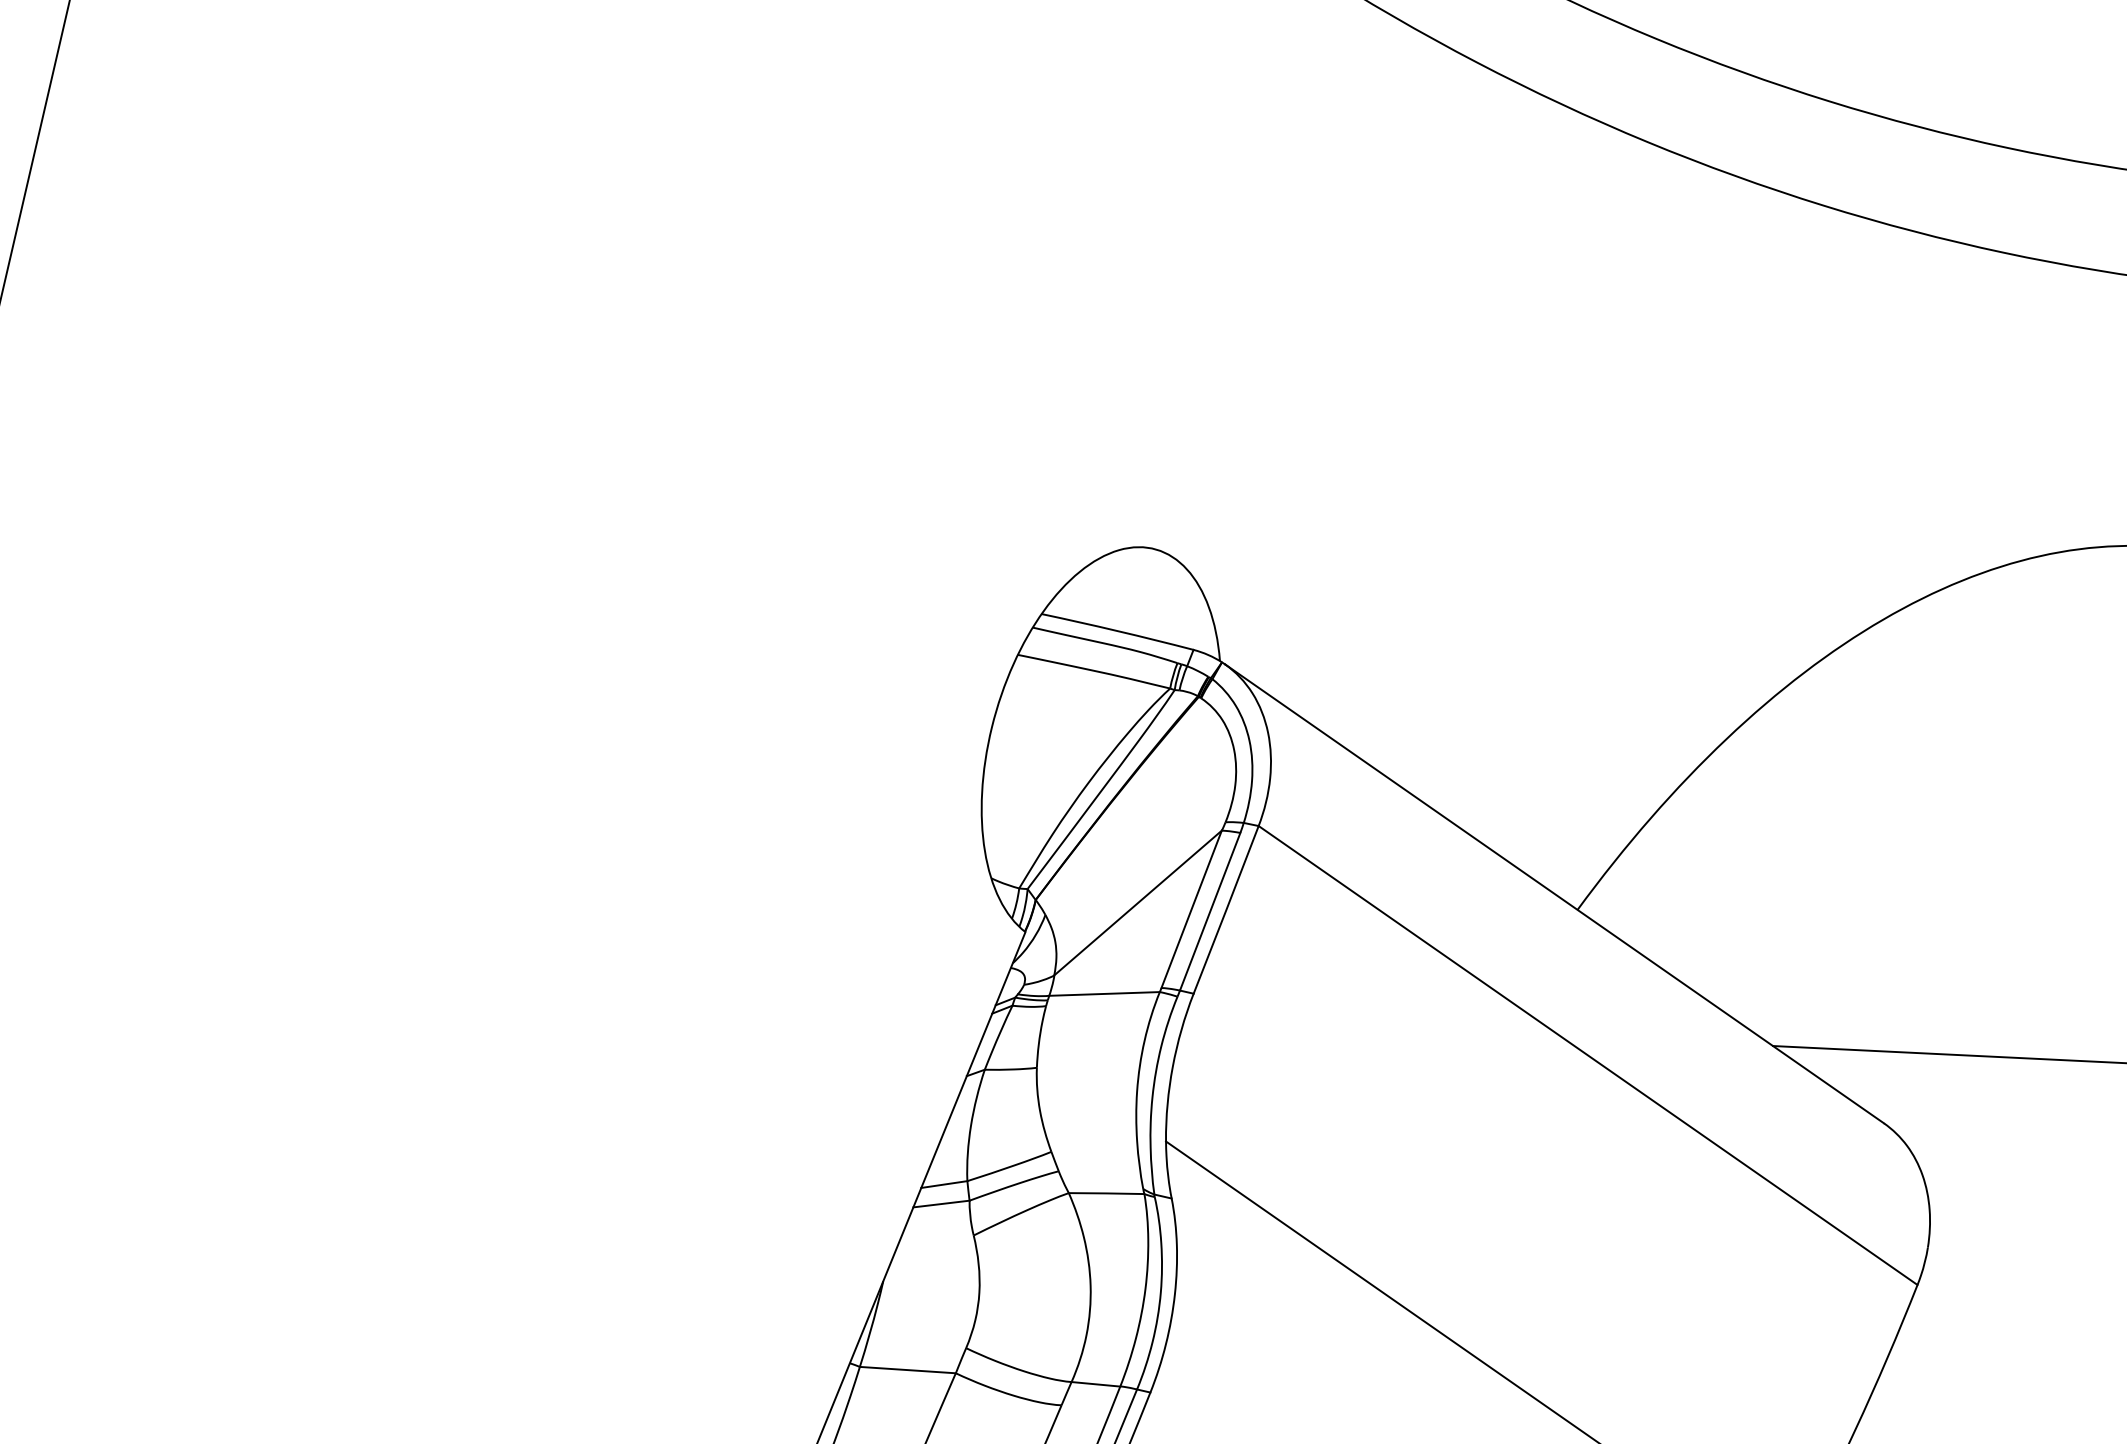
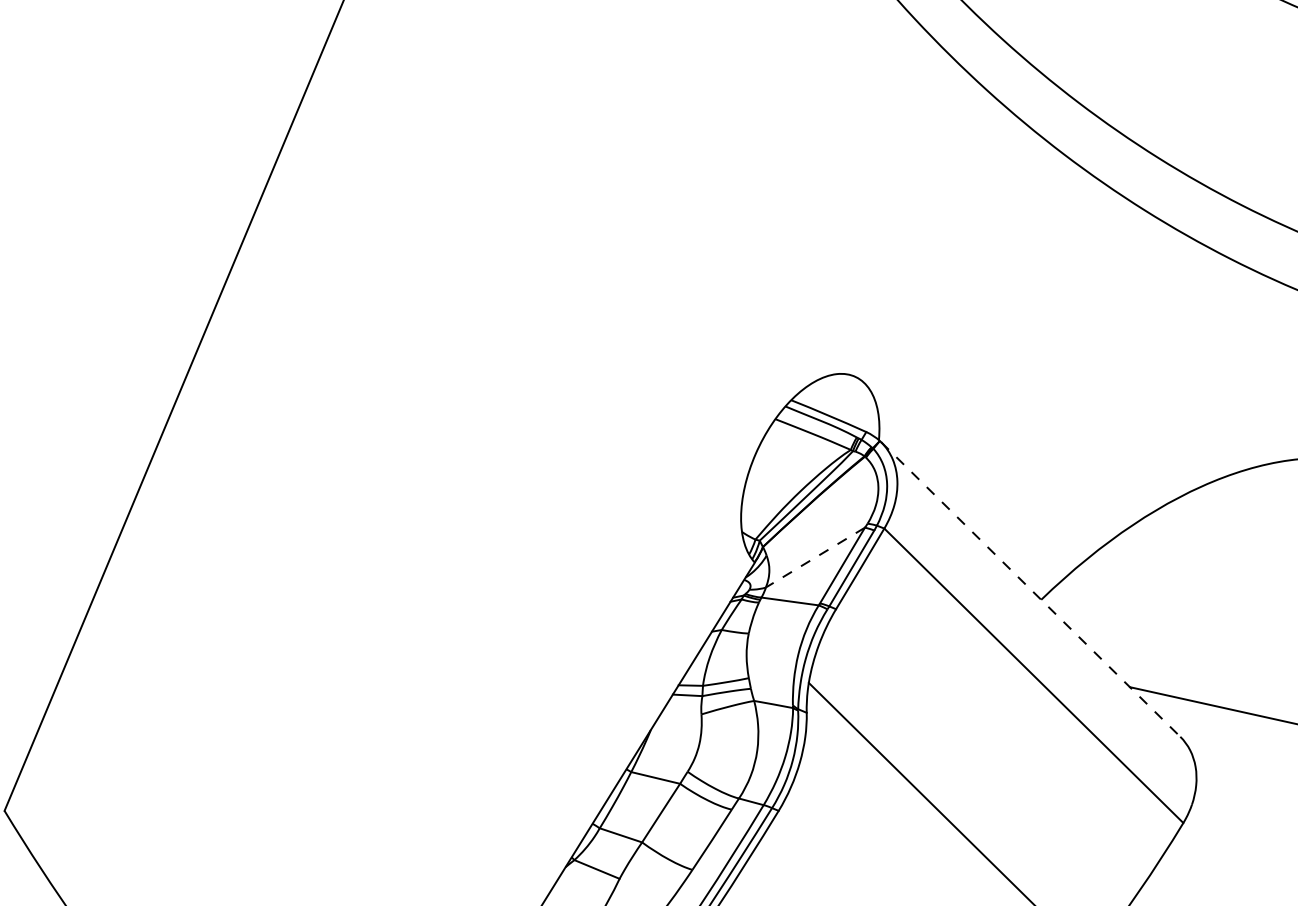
line: (1553, 893) -> (1030, 589), solid -> dashed
line: (1138, 902) -> (815, 557), solid -> dashed

